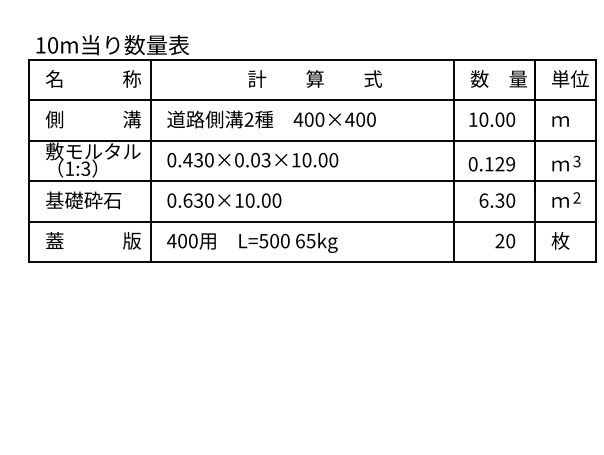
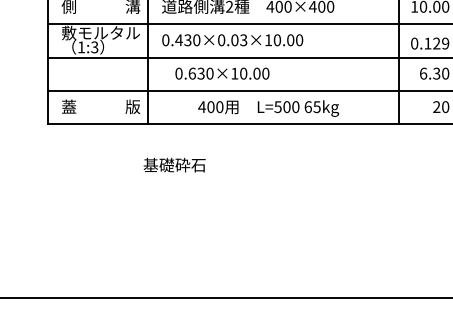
text: (83, 200) -> (174, 165), moved
text: (224, 200) -> (222, 73), moved
text: (252, 242) -> (268, 108), moved

